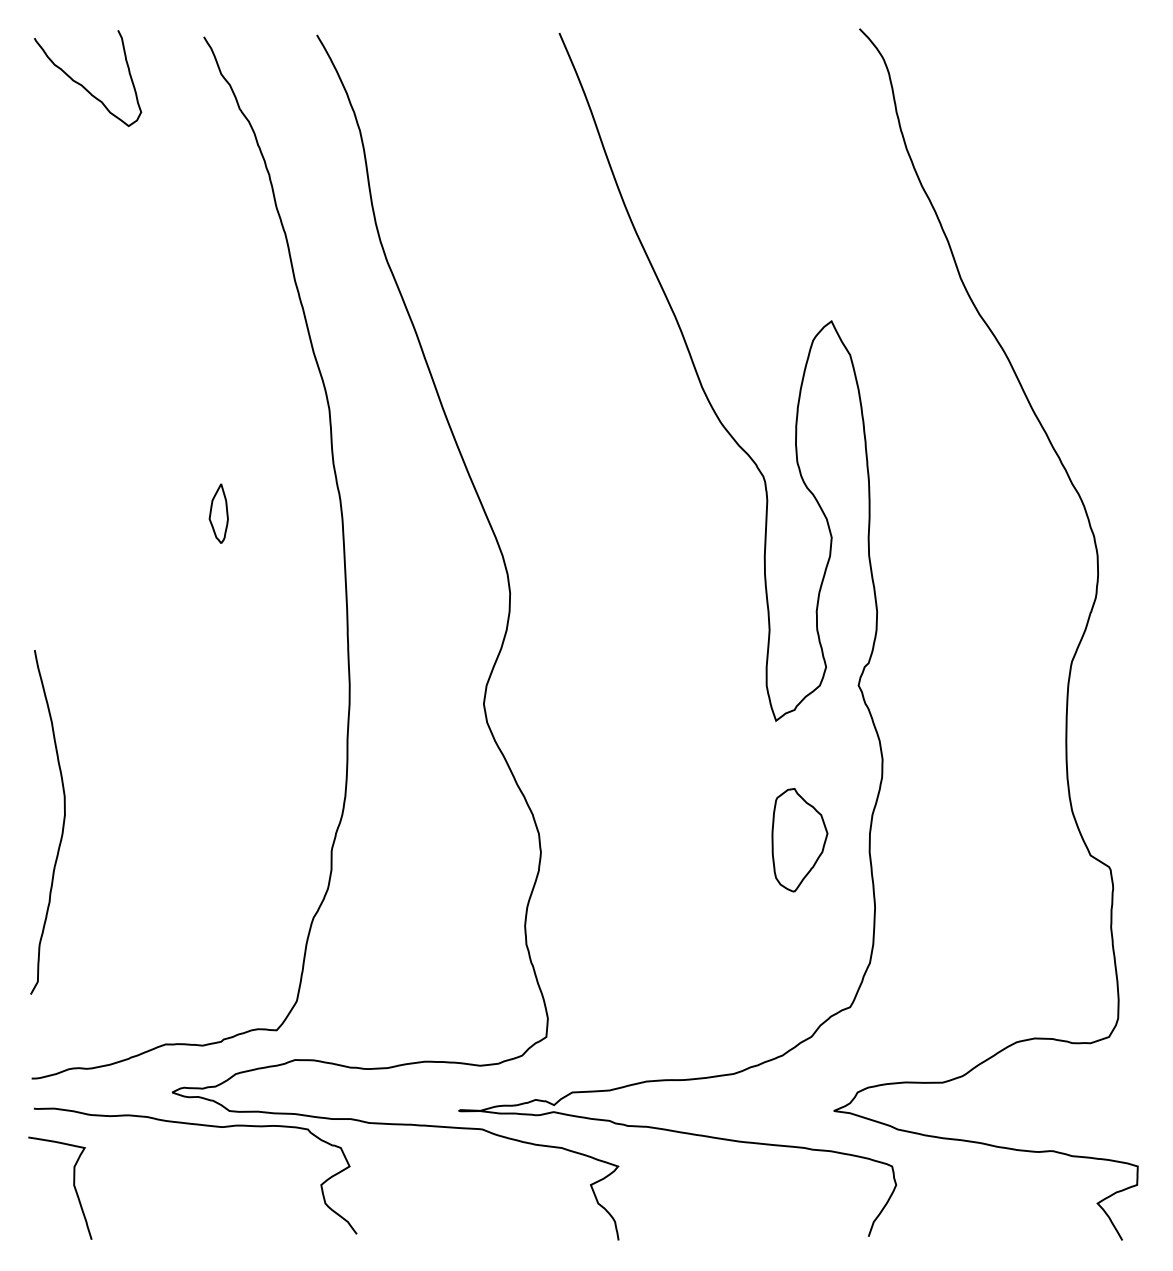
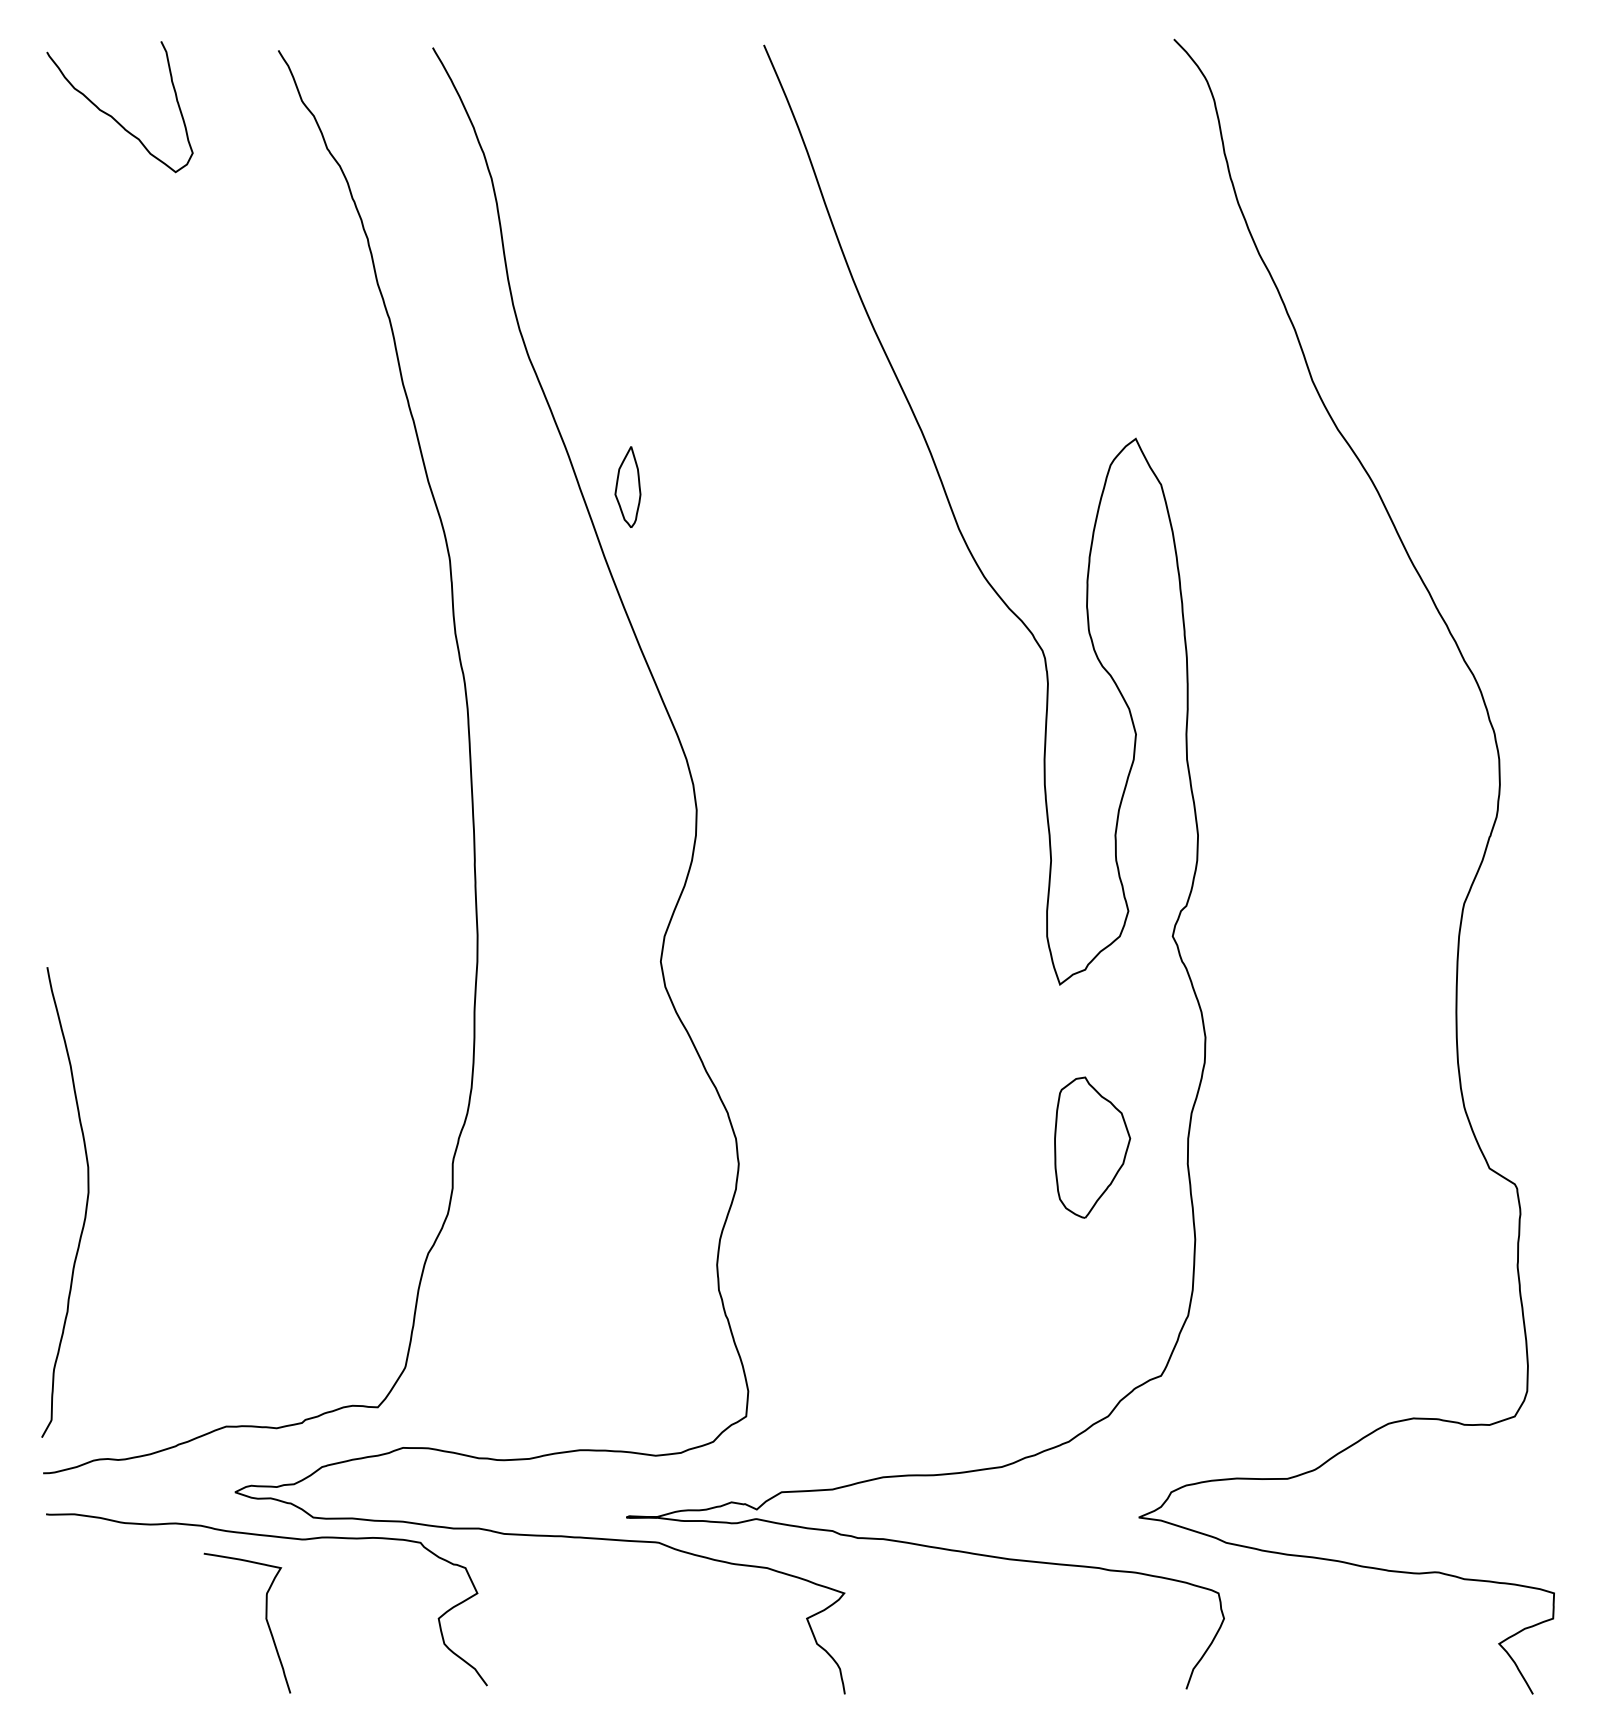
part: (218, 513) -> (627, 486), moved
curve: (62, 824) -> (85, 1205), moved
curve: (73, 1186) -> (265, 1620), moved

